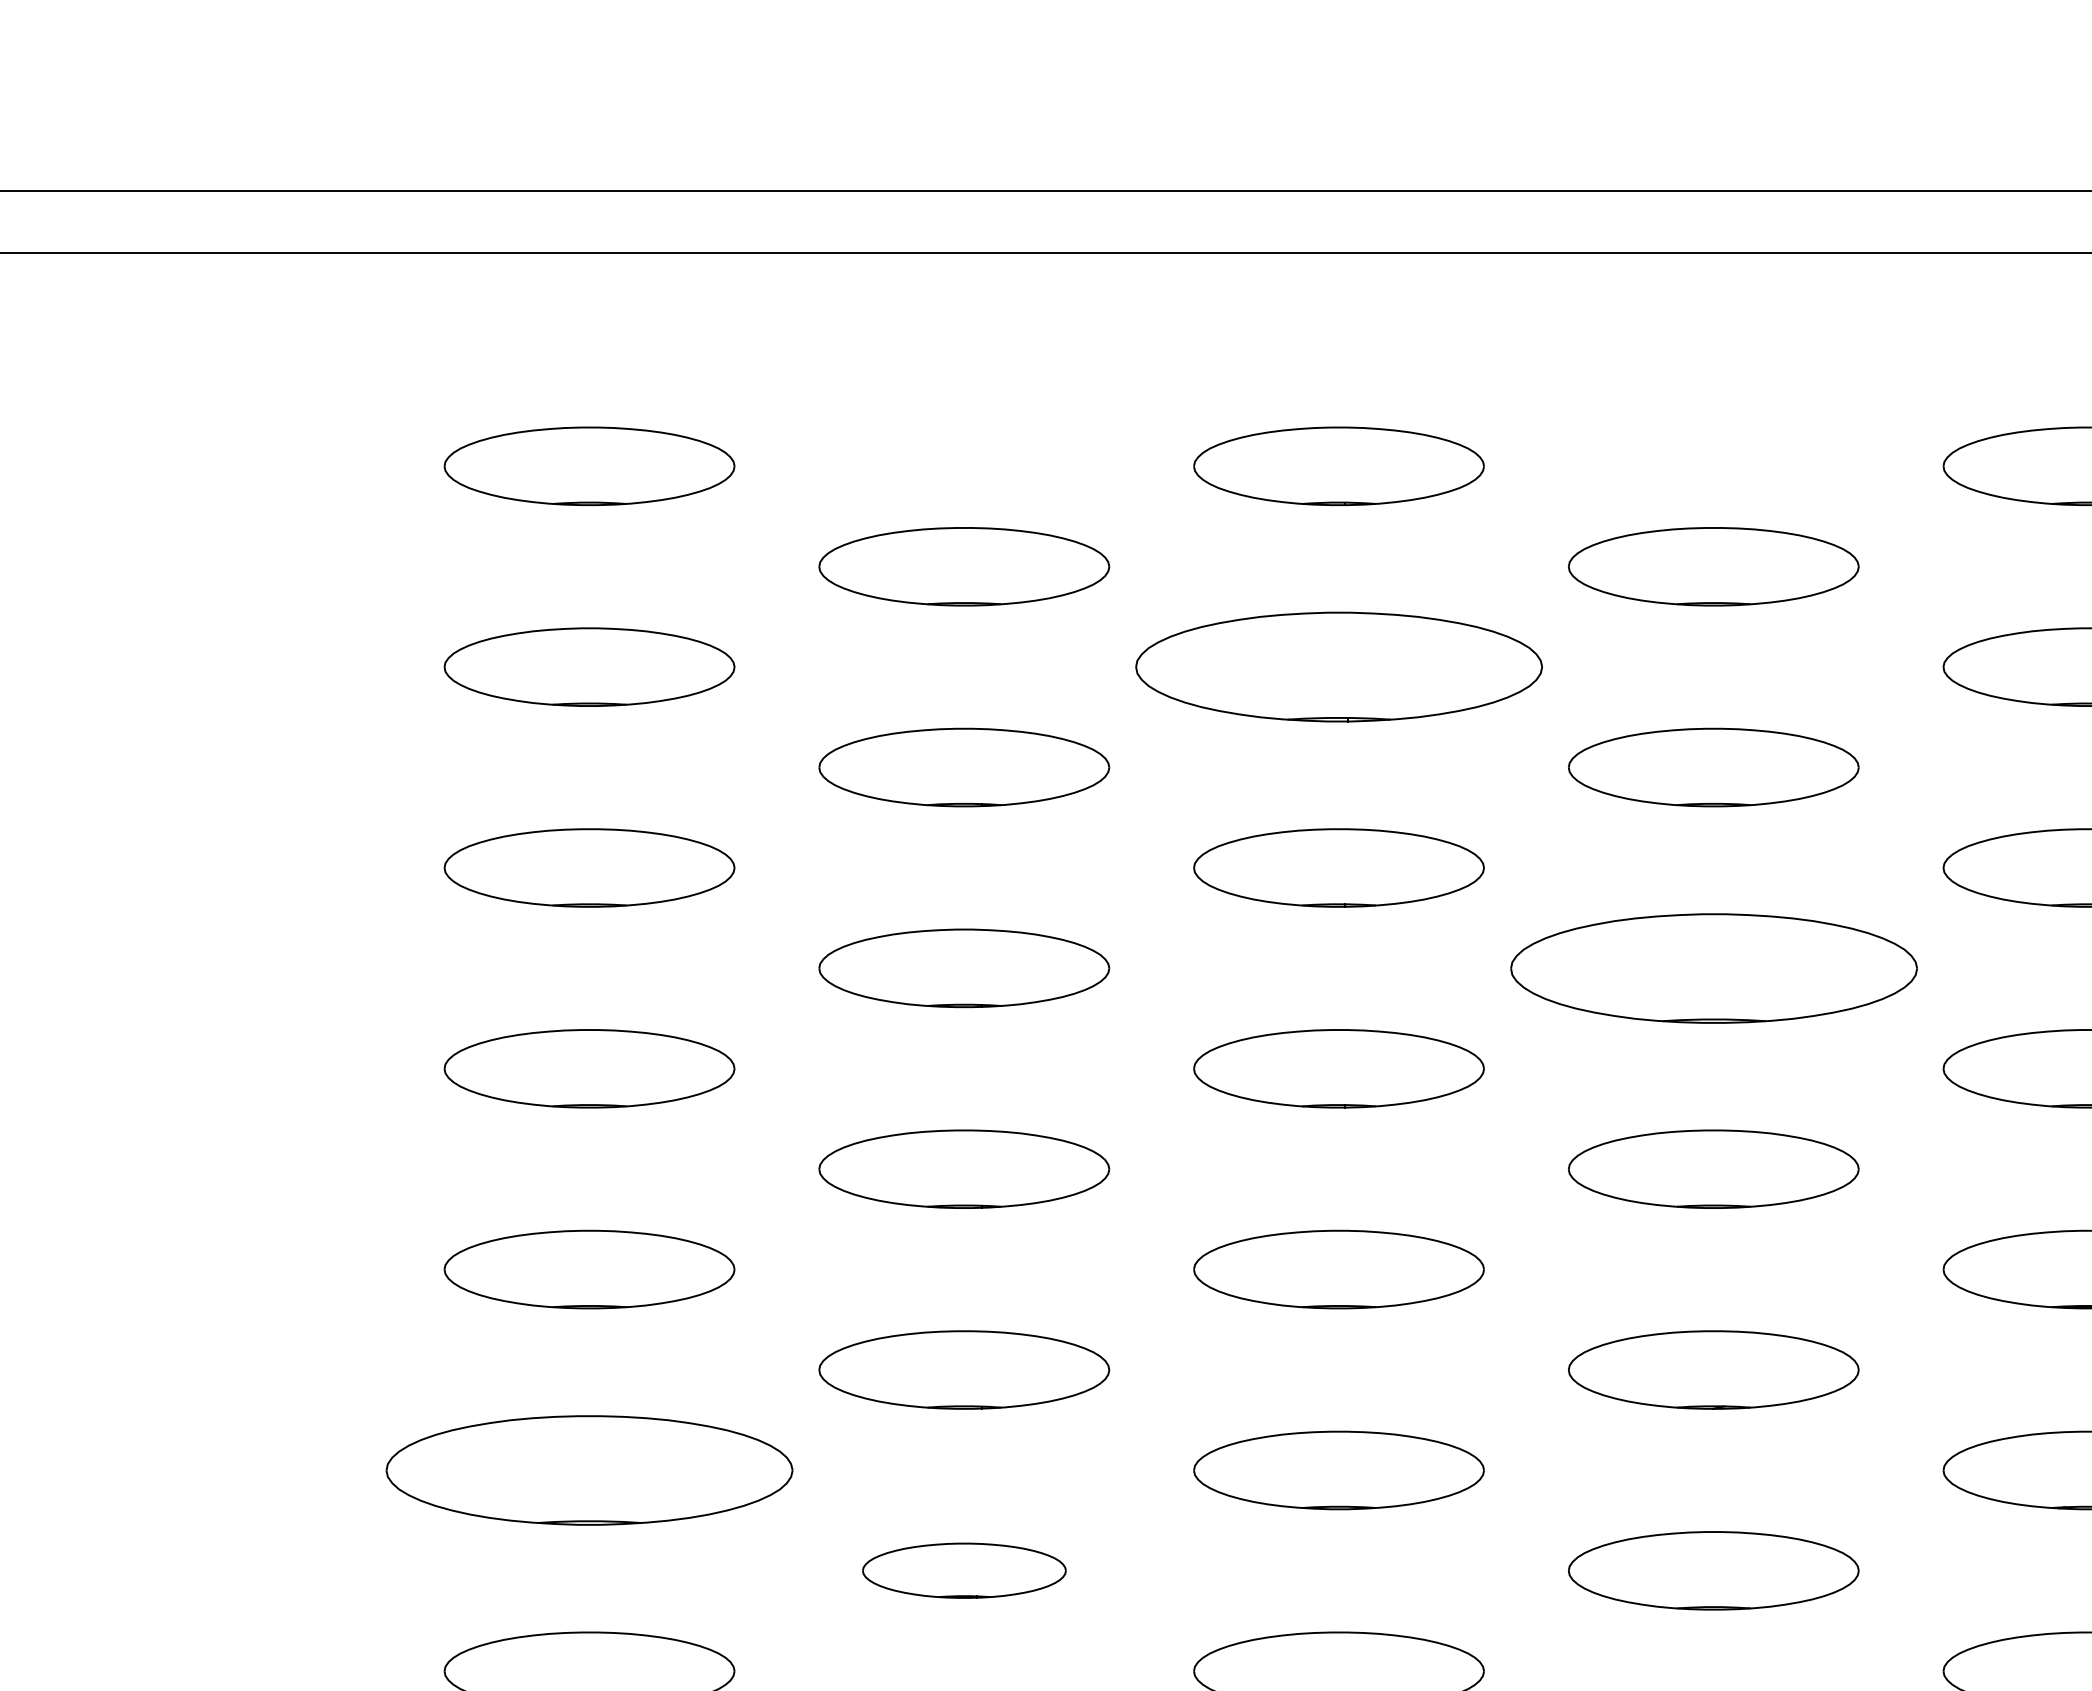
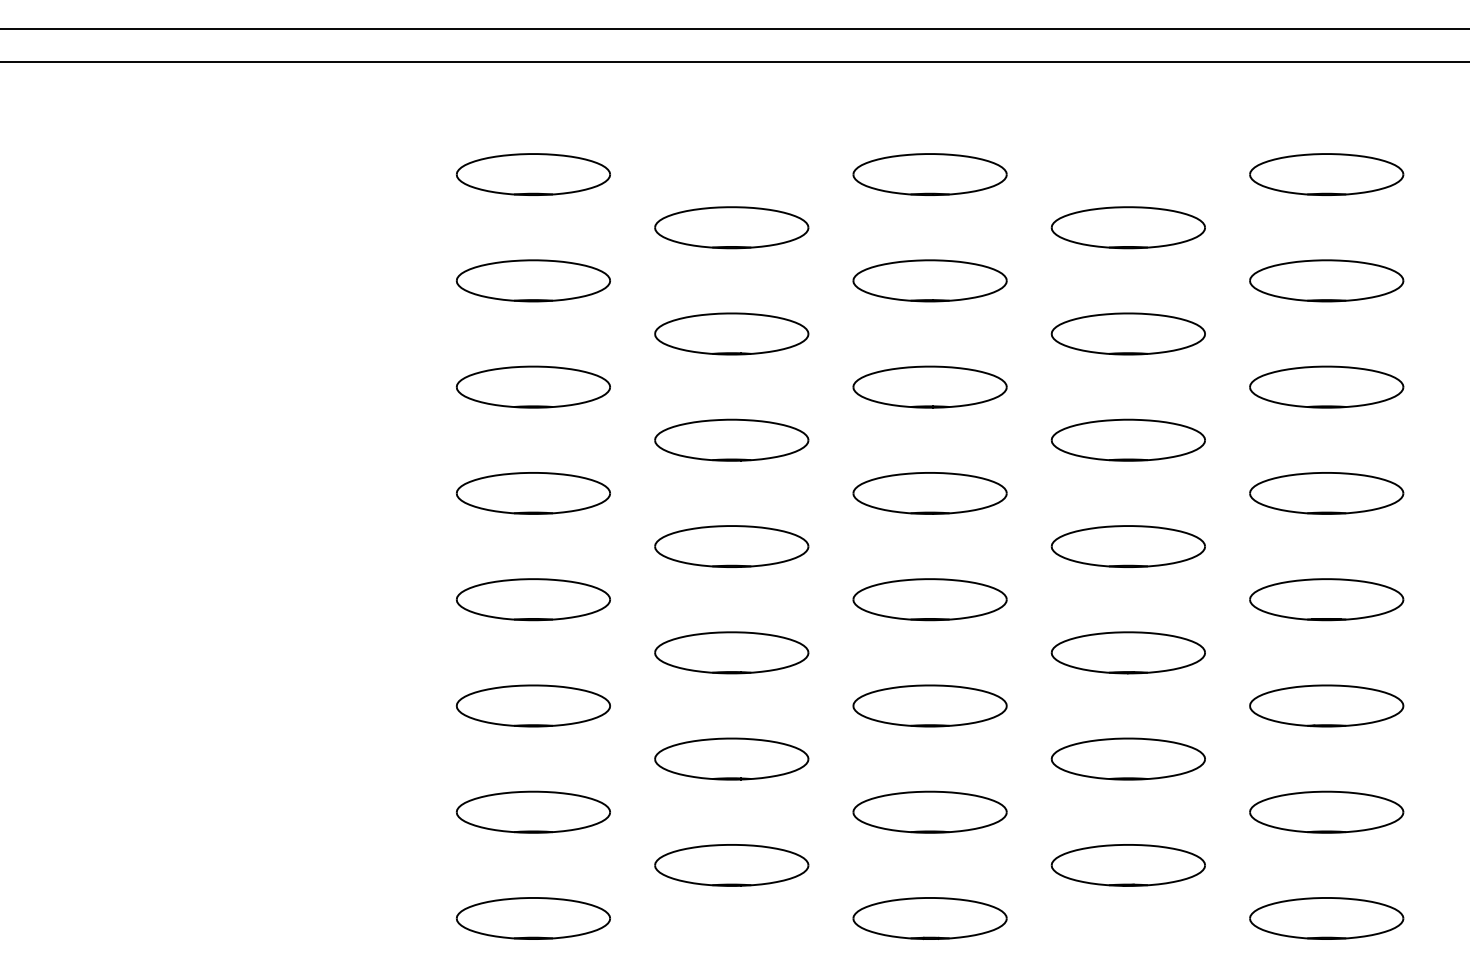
part: (1337, 666) -> (929, 280), size x0.71
part: (1712, 966) -> (1127, 439), size x0.71
part: (589, 1469) -> (533, 705), size x0.71
part: (963, 1569) -> (731, 758), size x1.43

